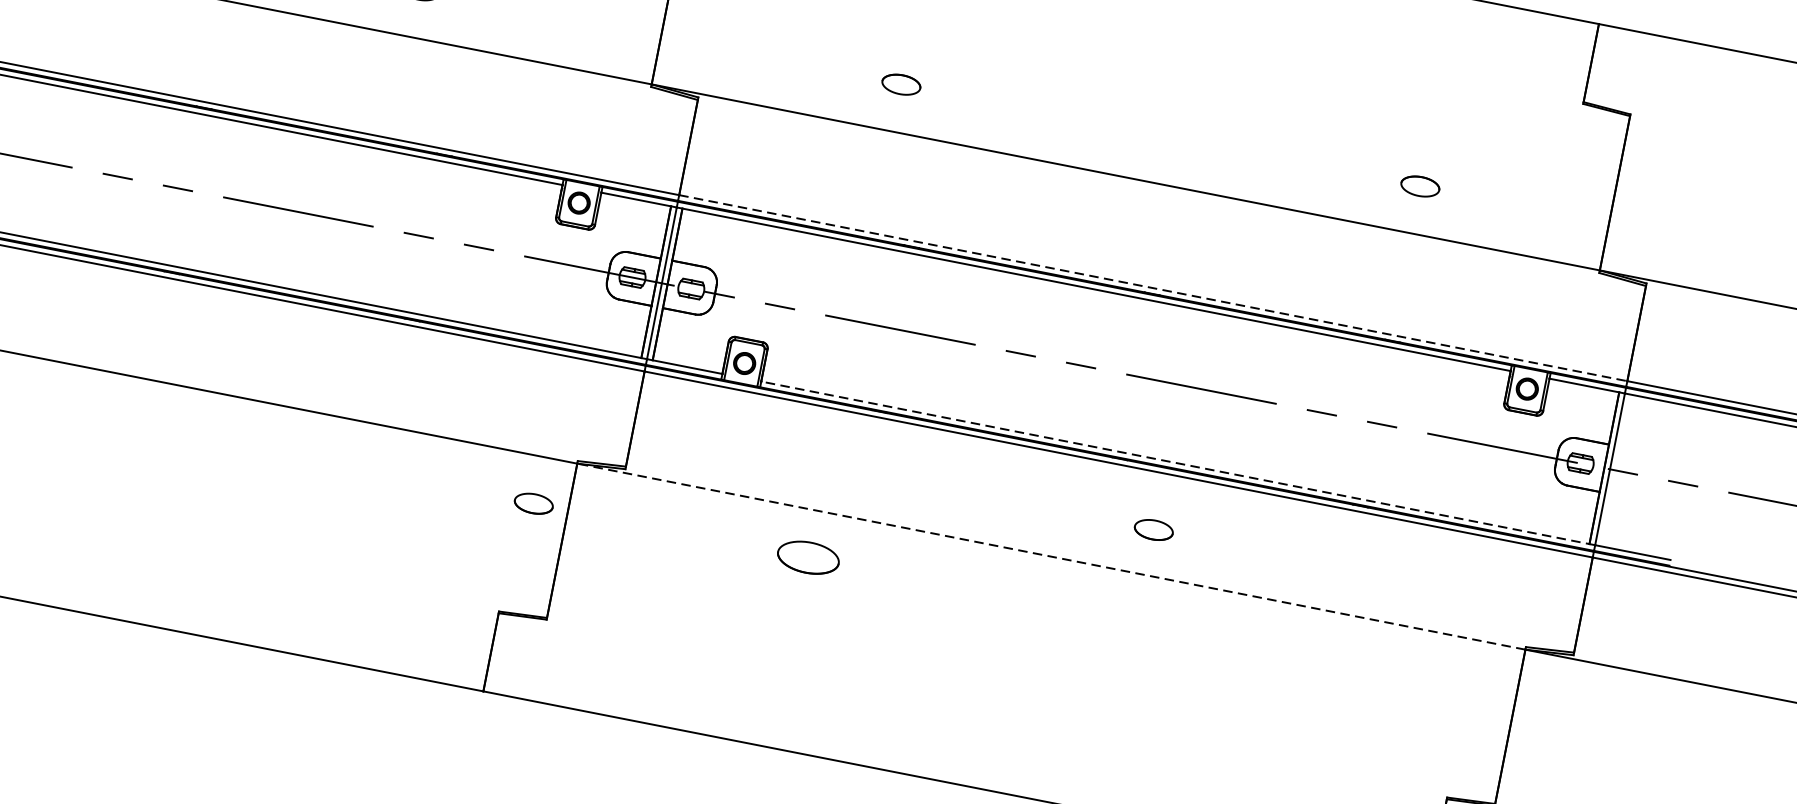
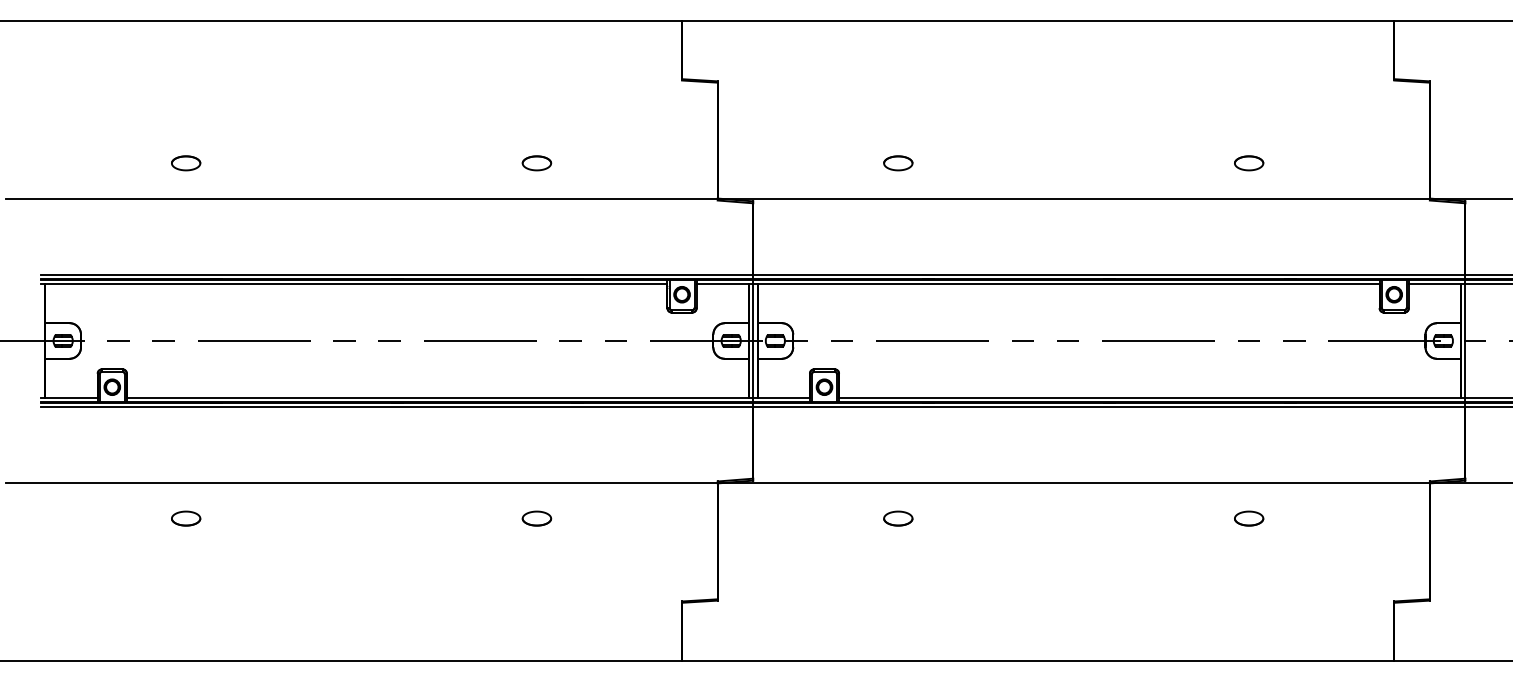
part: (1420, 186) -> (1249, 163), moved
line: (1153, 287) -> (1109, 274), dashed -> solid
line: (1177, 462) -> (1151, 397), dashed -> solid
part: (533, 503) -> (536, 518), moved
part: (1154, 529) -> (1249, 518), moved
line: (1050, 556) -> (1073, 483), dashed -> solid
part: (808, 557) -> (898, 518), size x0.62

